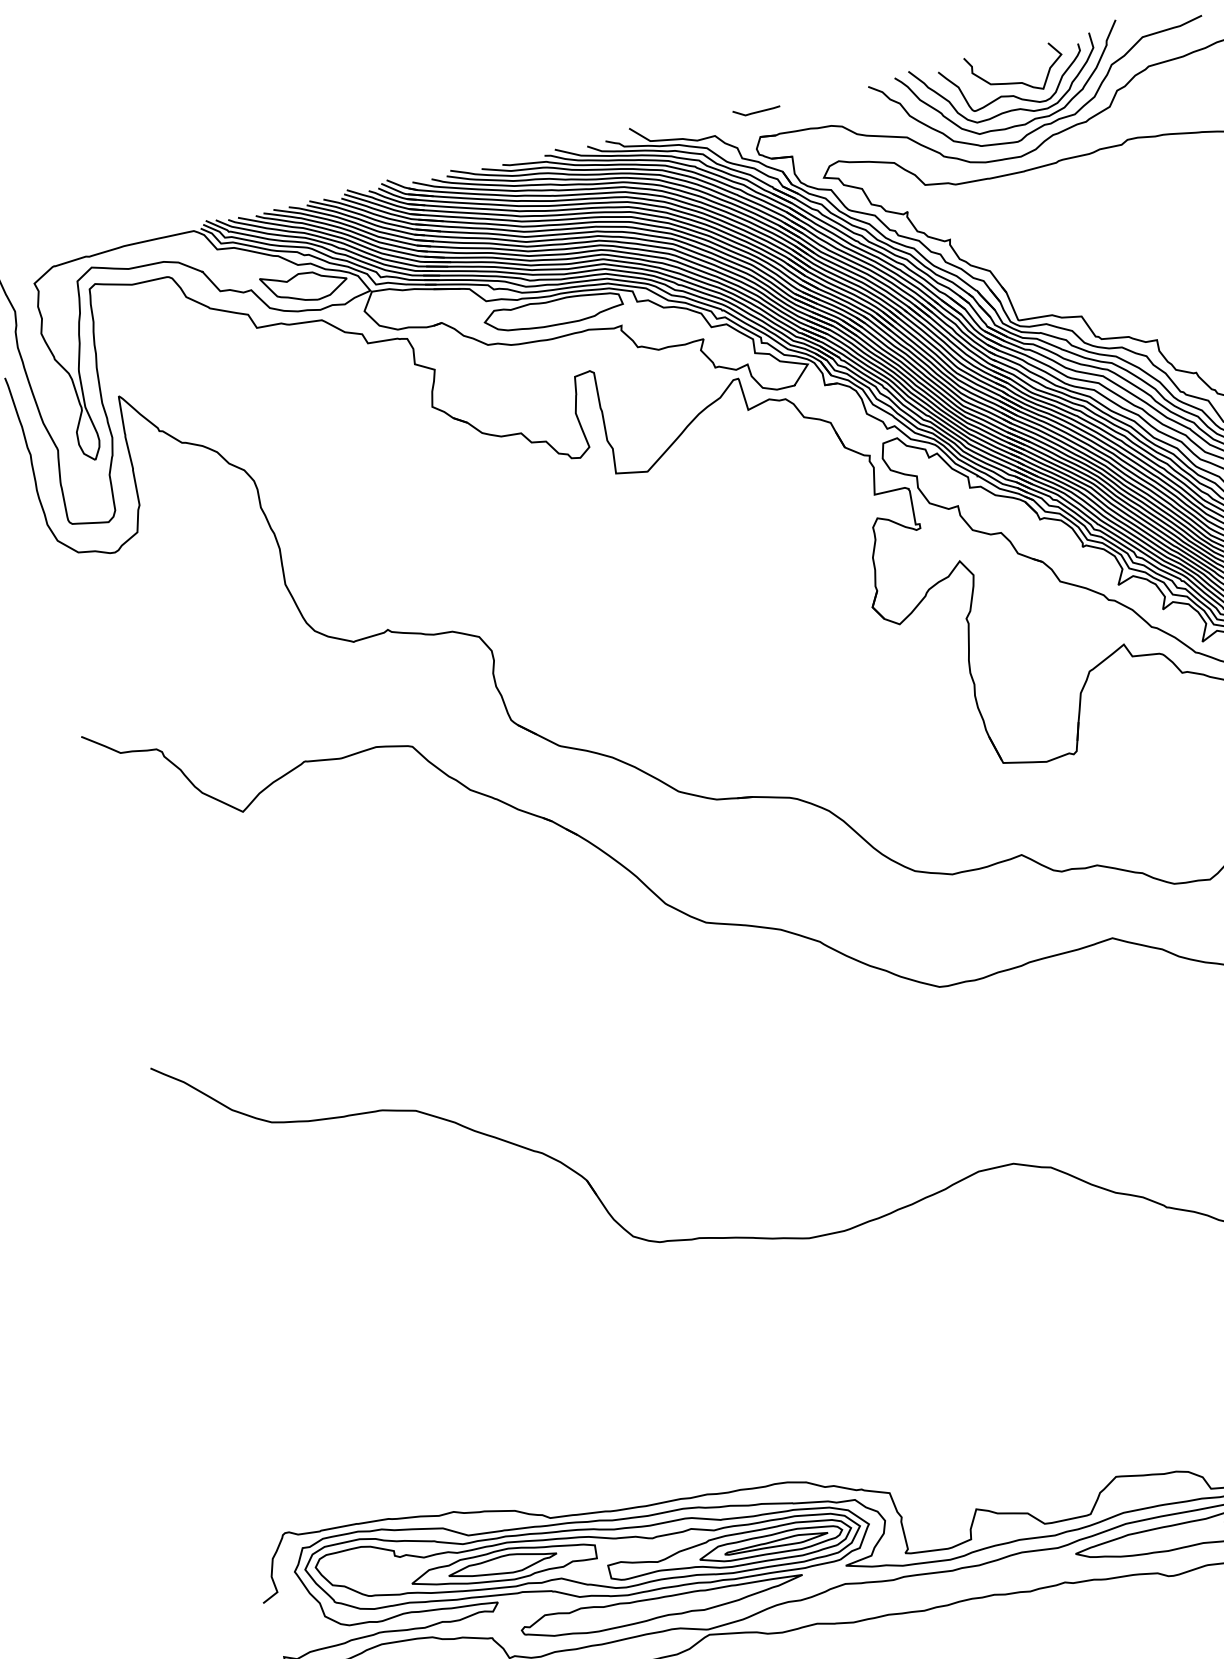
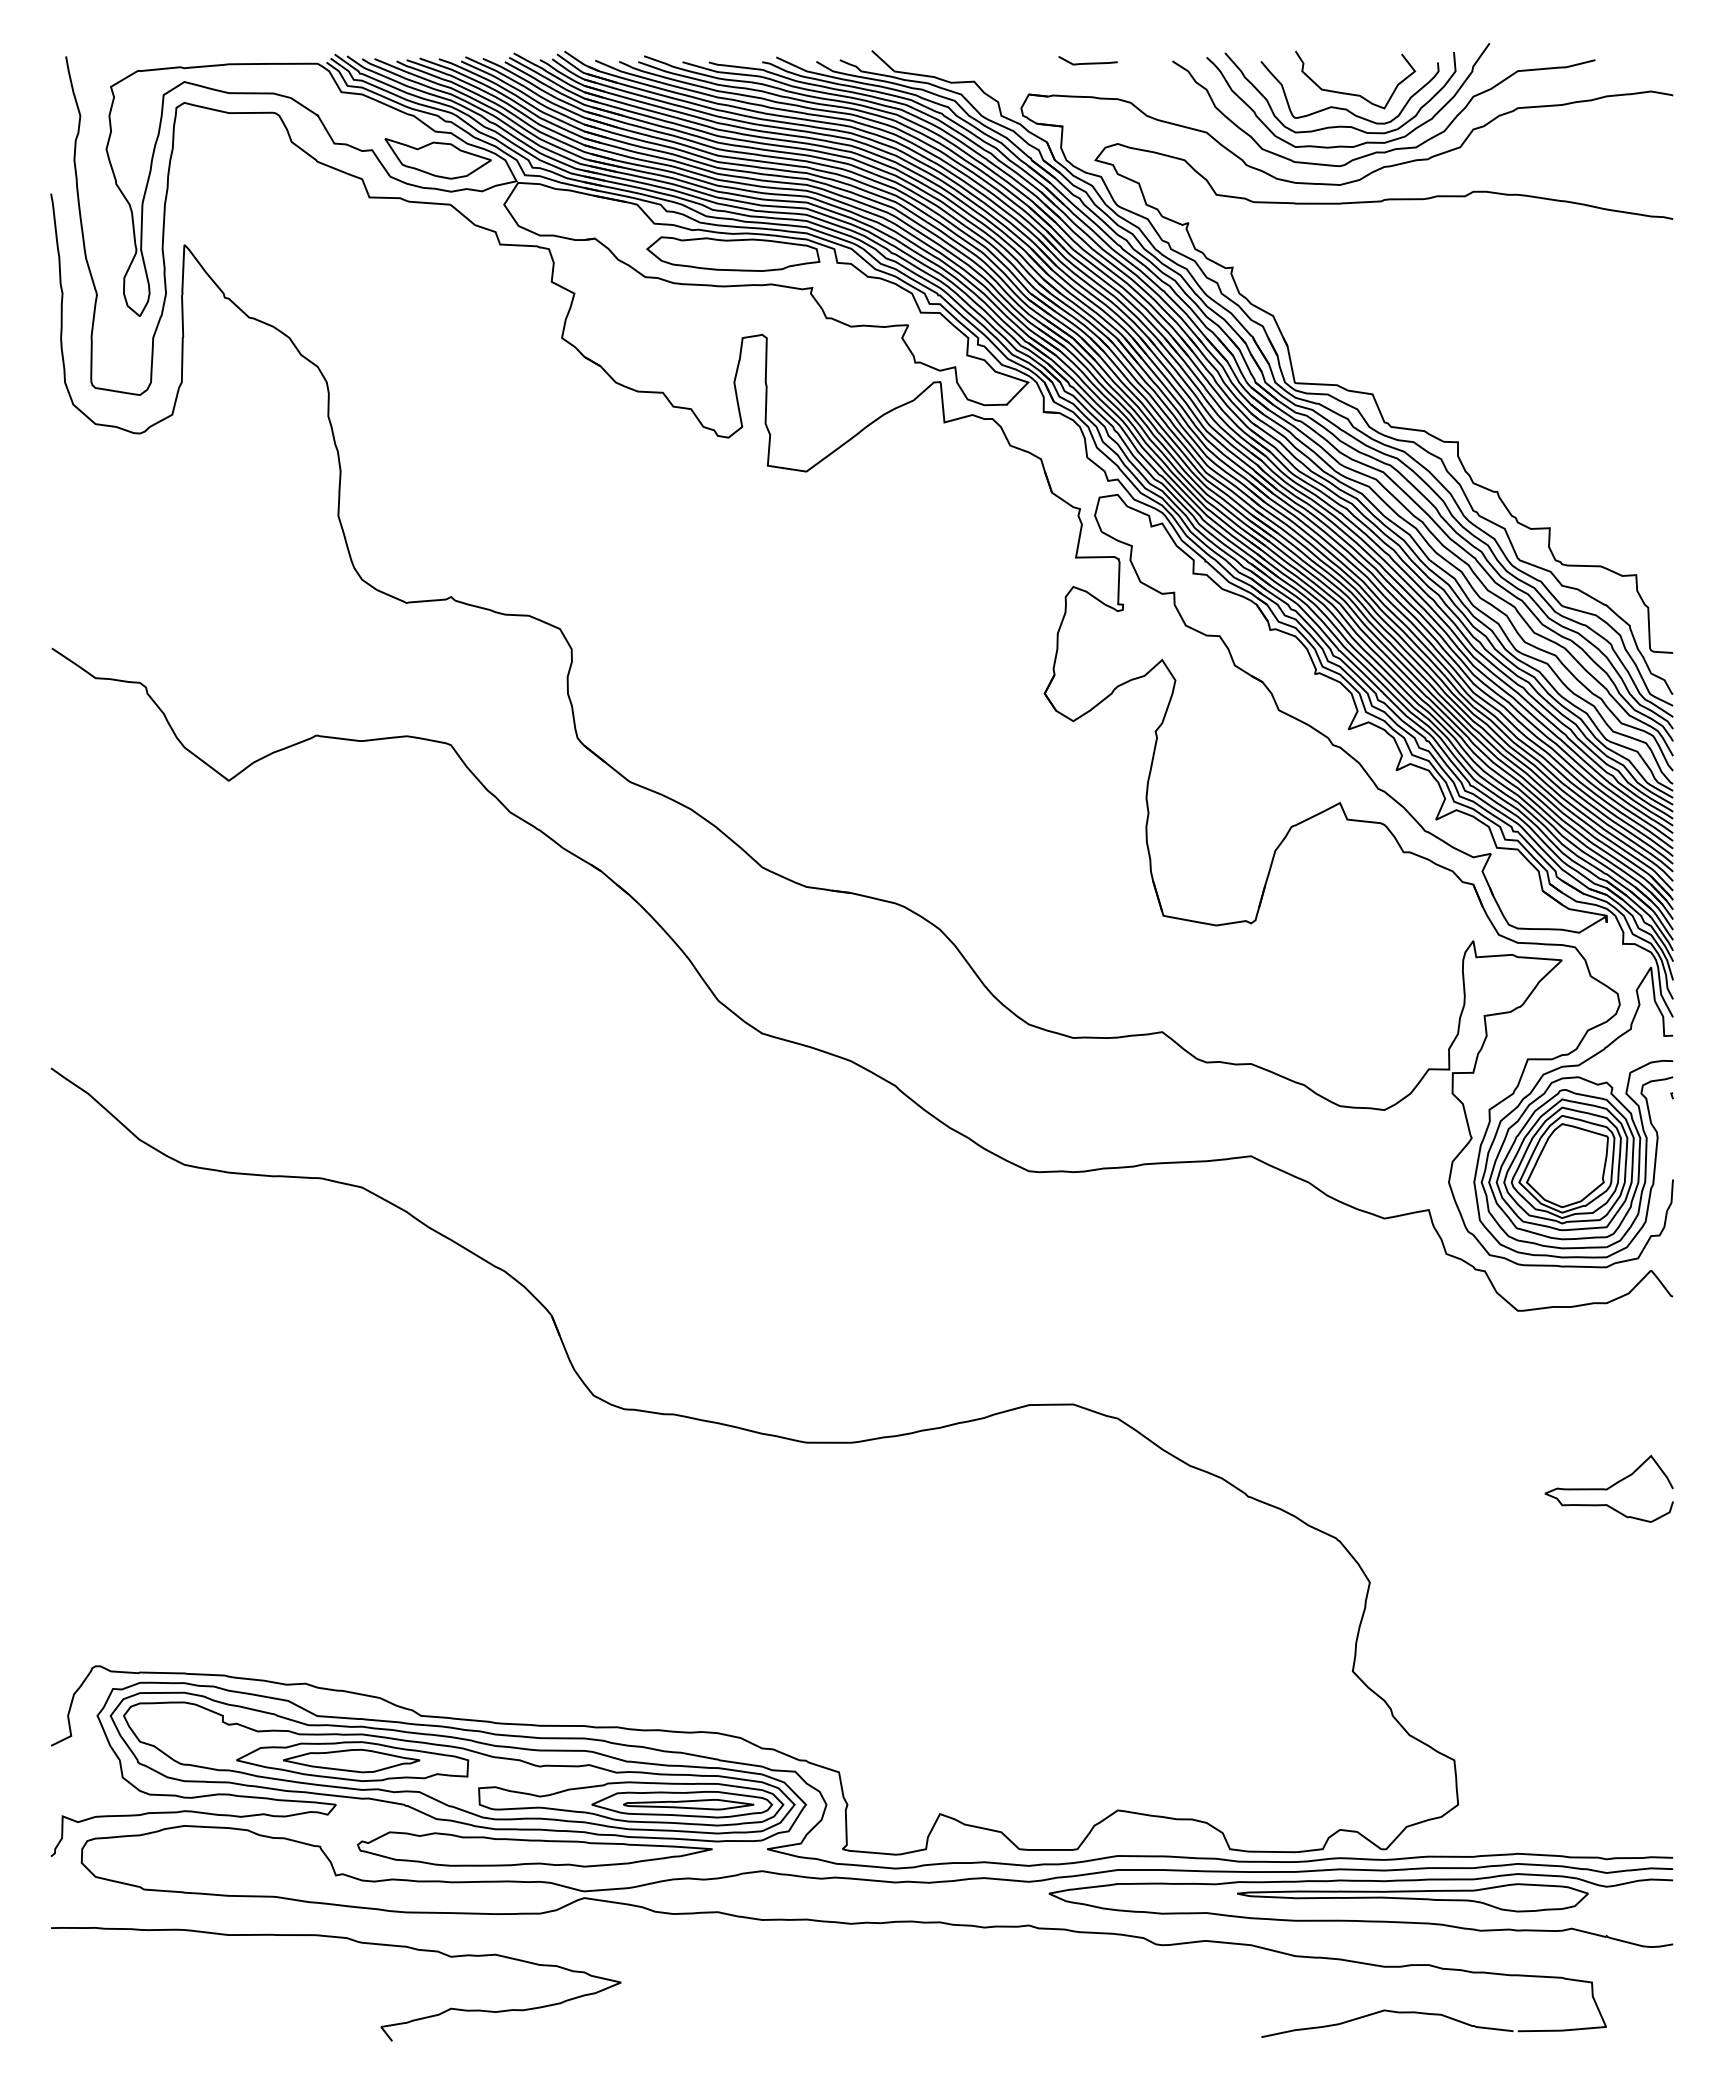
line: (756, 111) -> (1087, 62), moved

